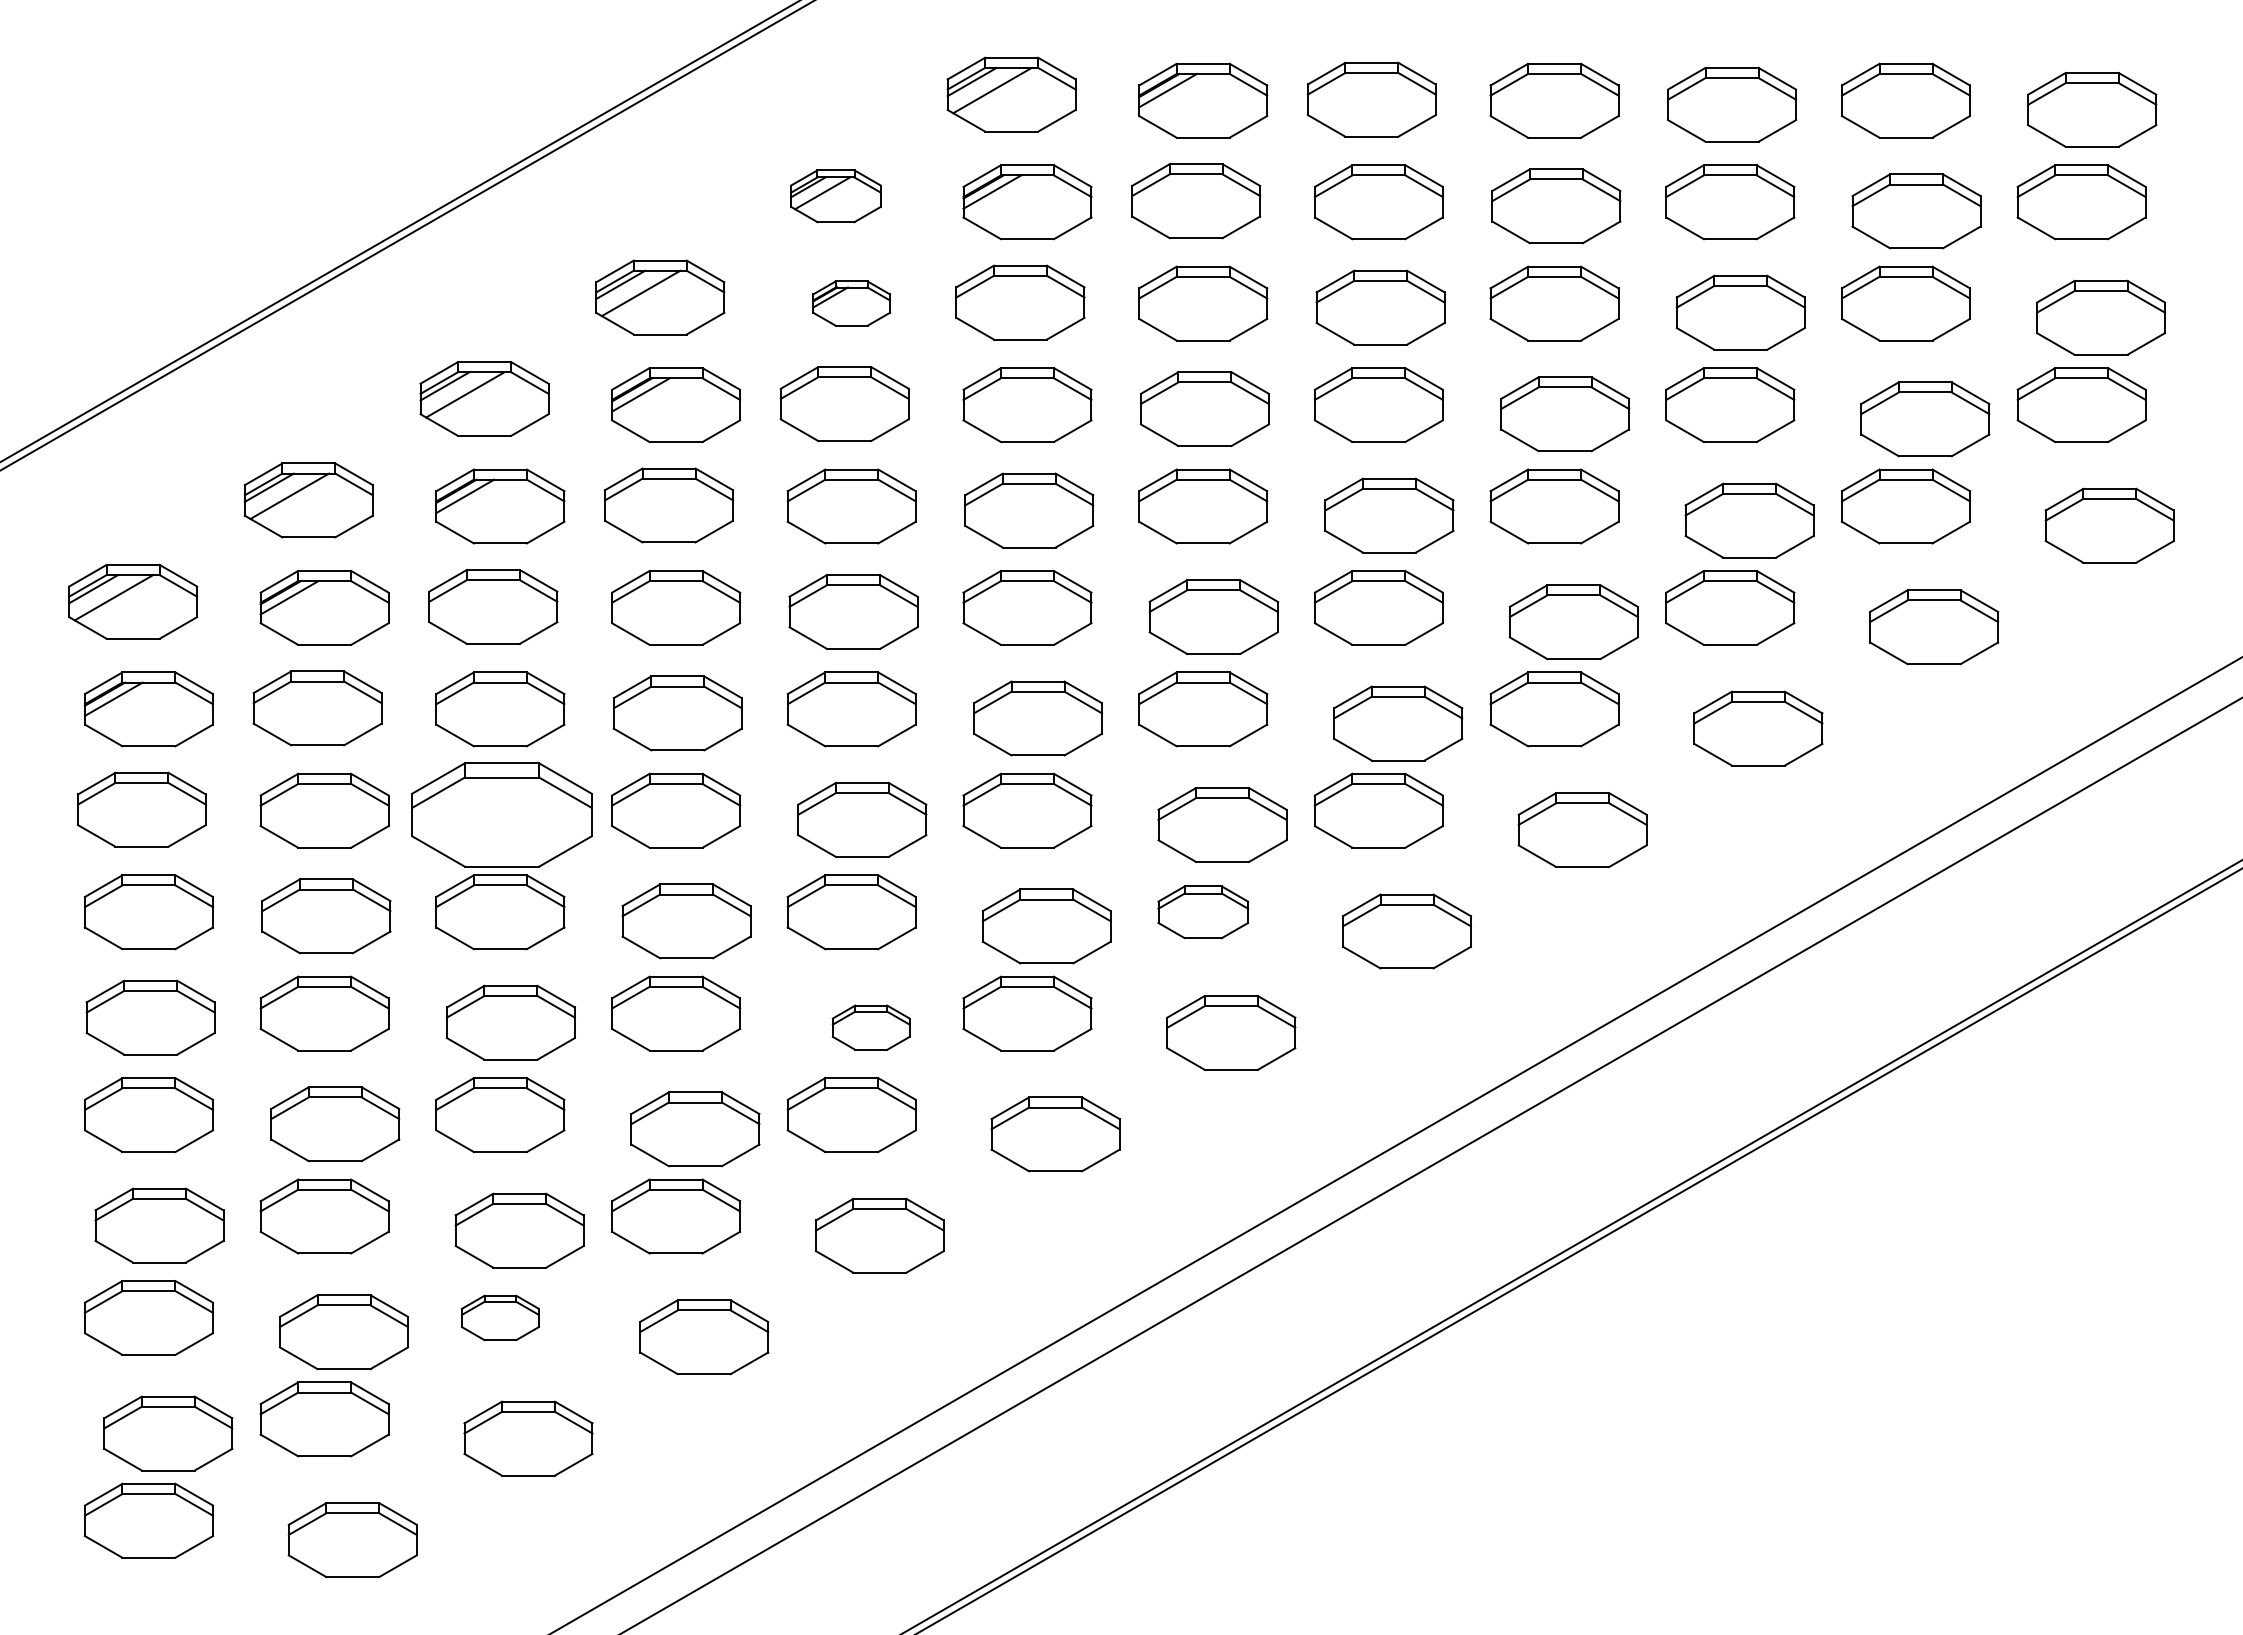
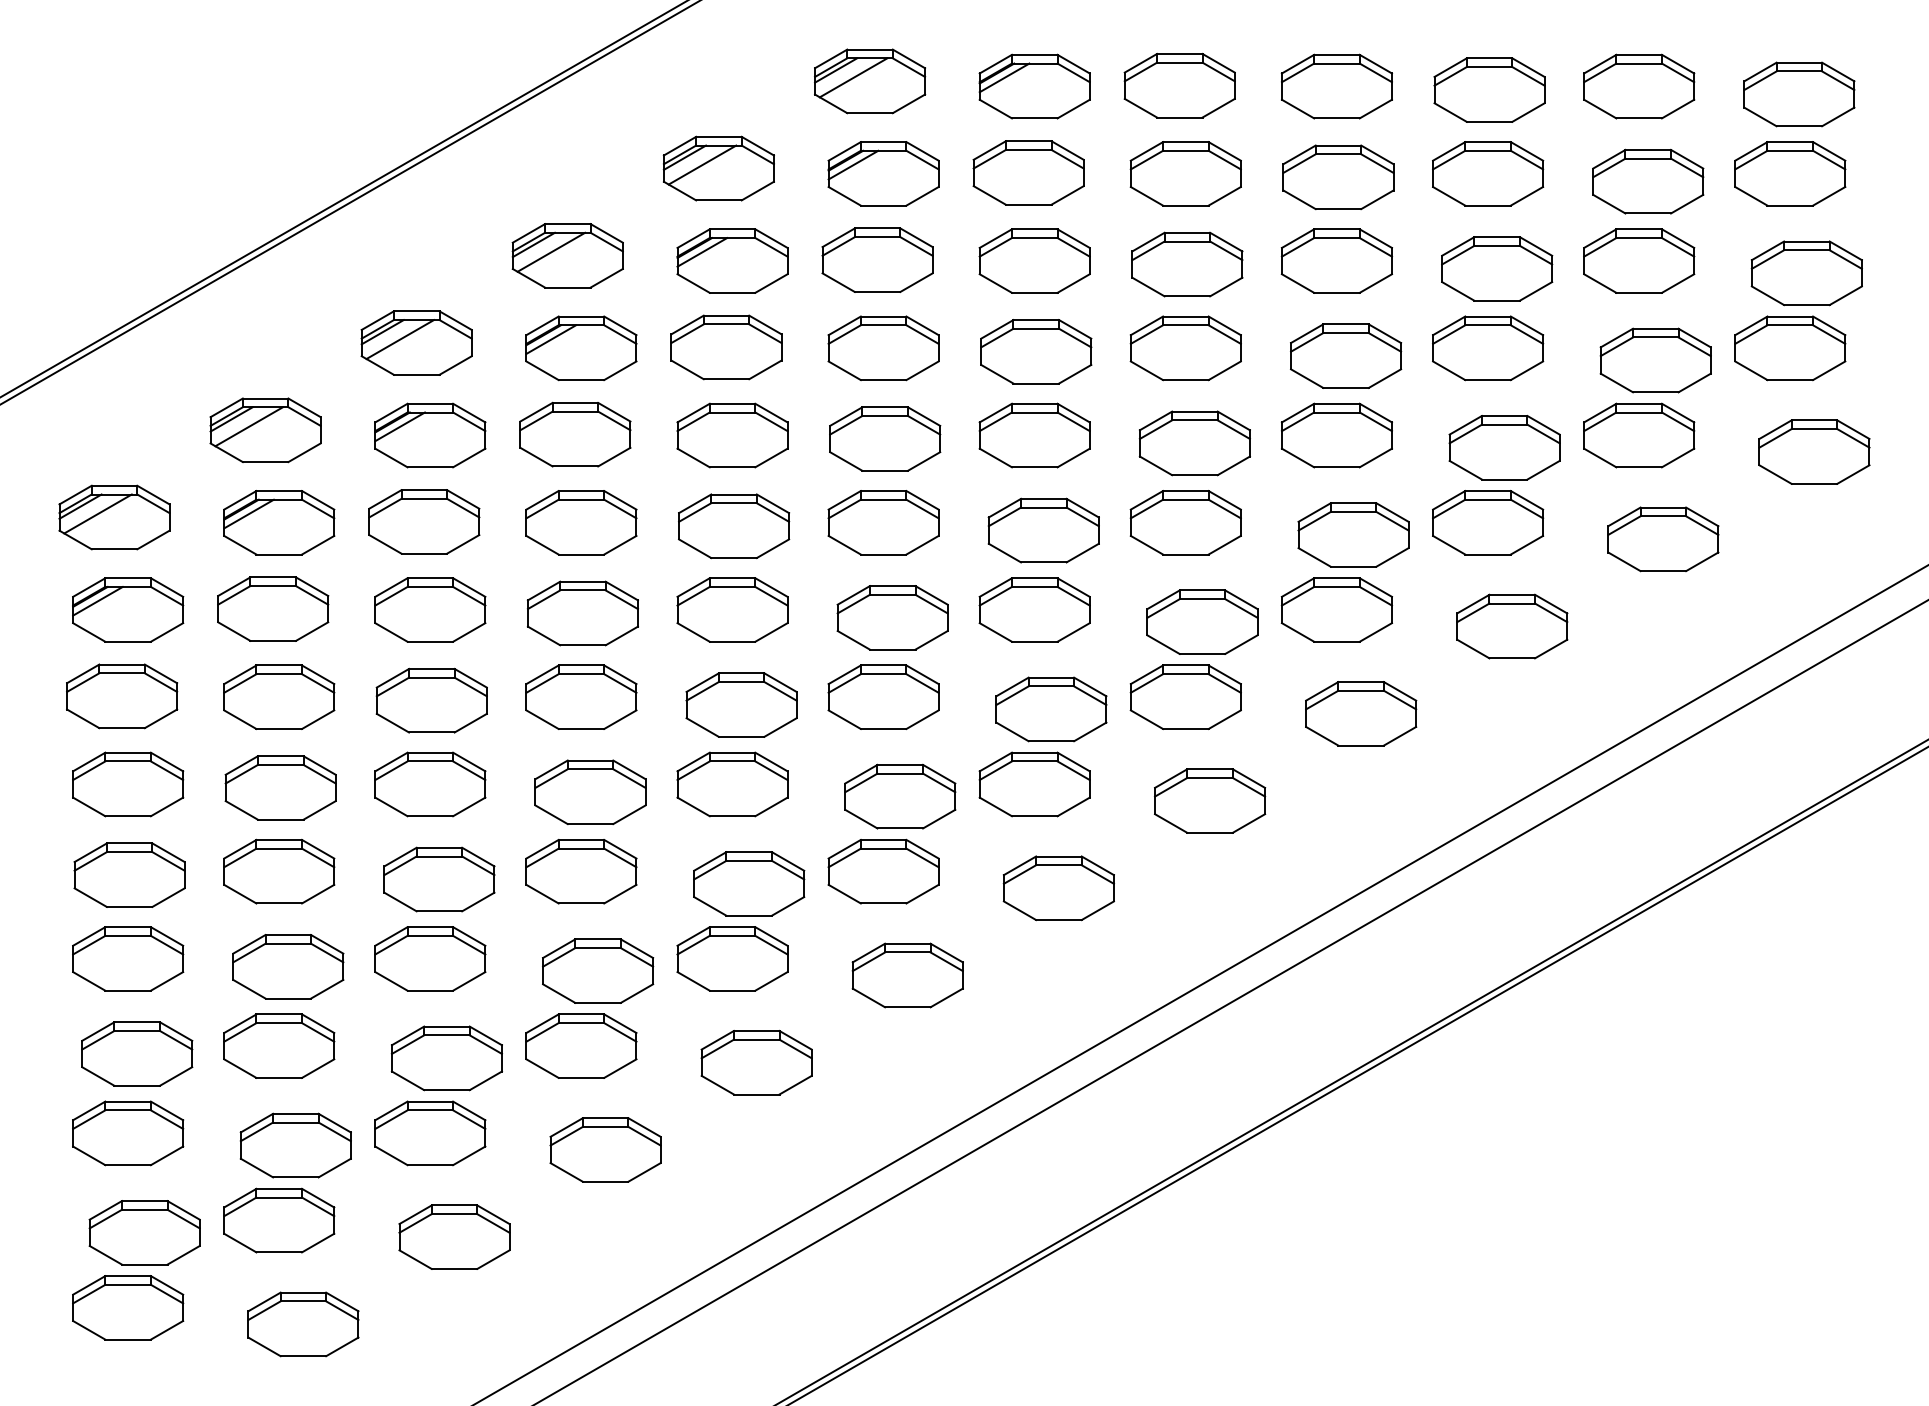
part: (835, 196) -> (718, 168), size x1.43
part: (851, 303) -> (732, 260), size x1.67
part: (502, 814) -> (432, 700), size x0.71
part: (1203, 912) -> (1035, 784), size x1.43
part: (871, 1027) -> (749, 883), size x1.67
part: (500, 1317) -> (430, 1133), size x1.67

